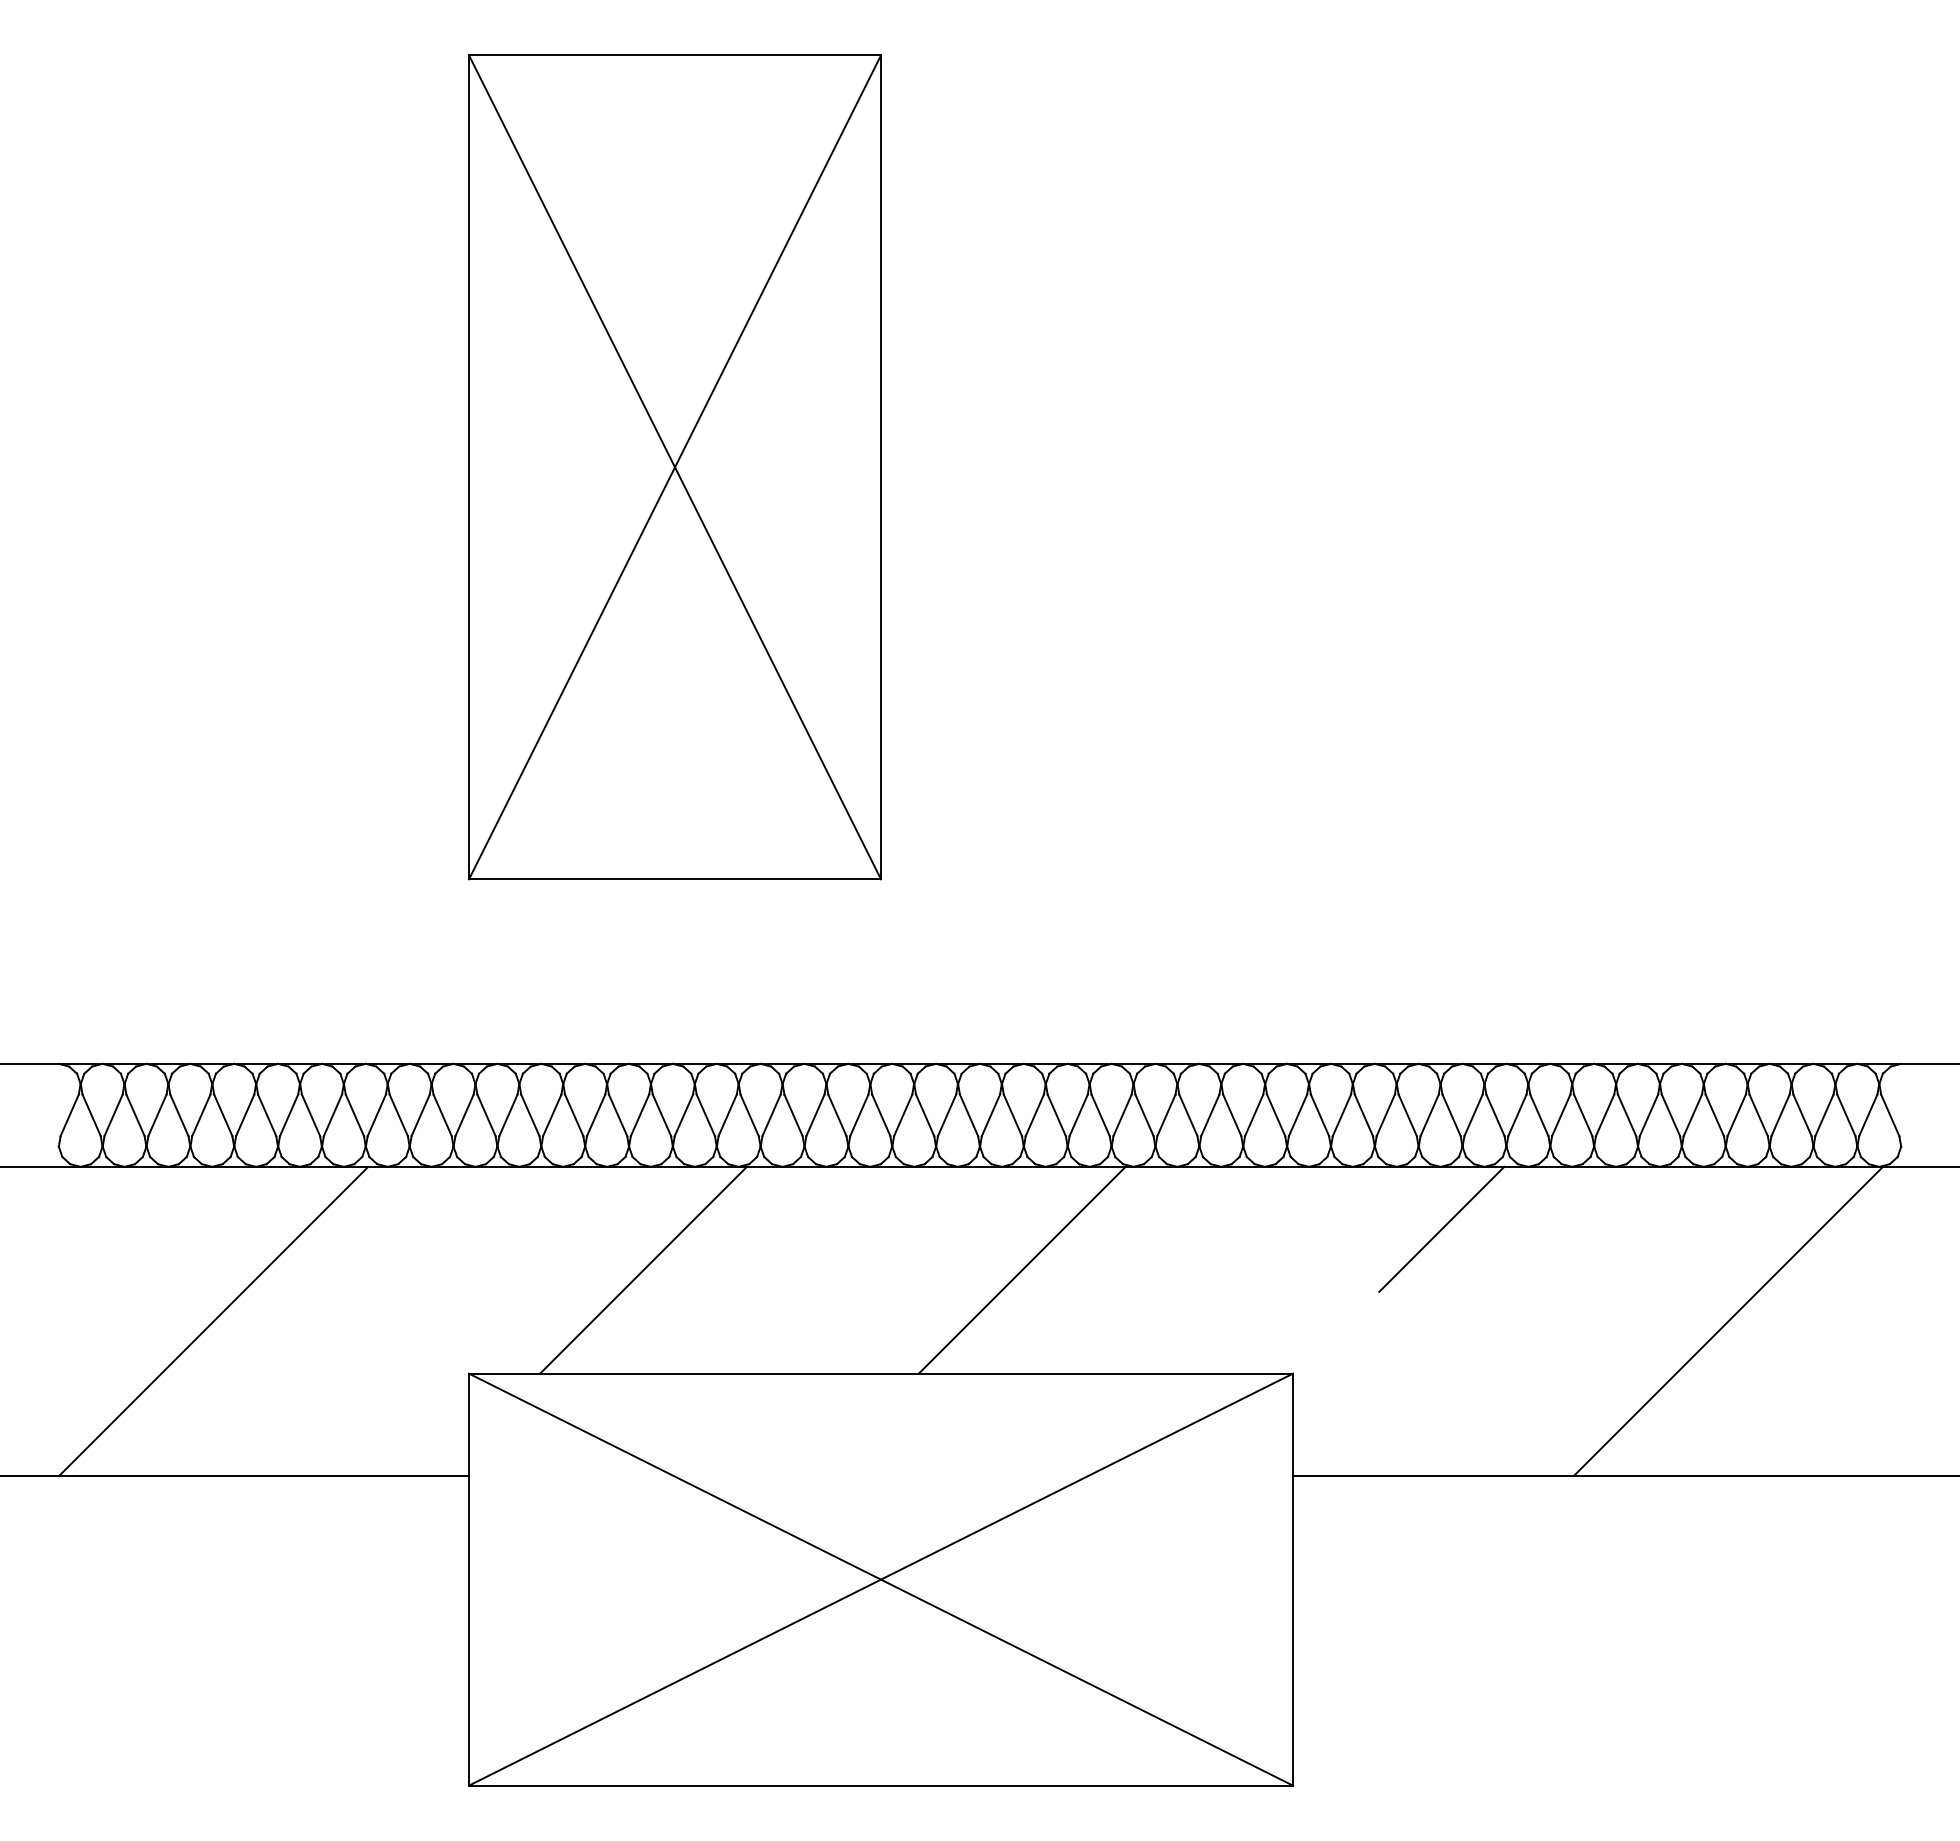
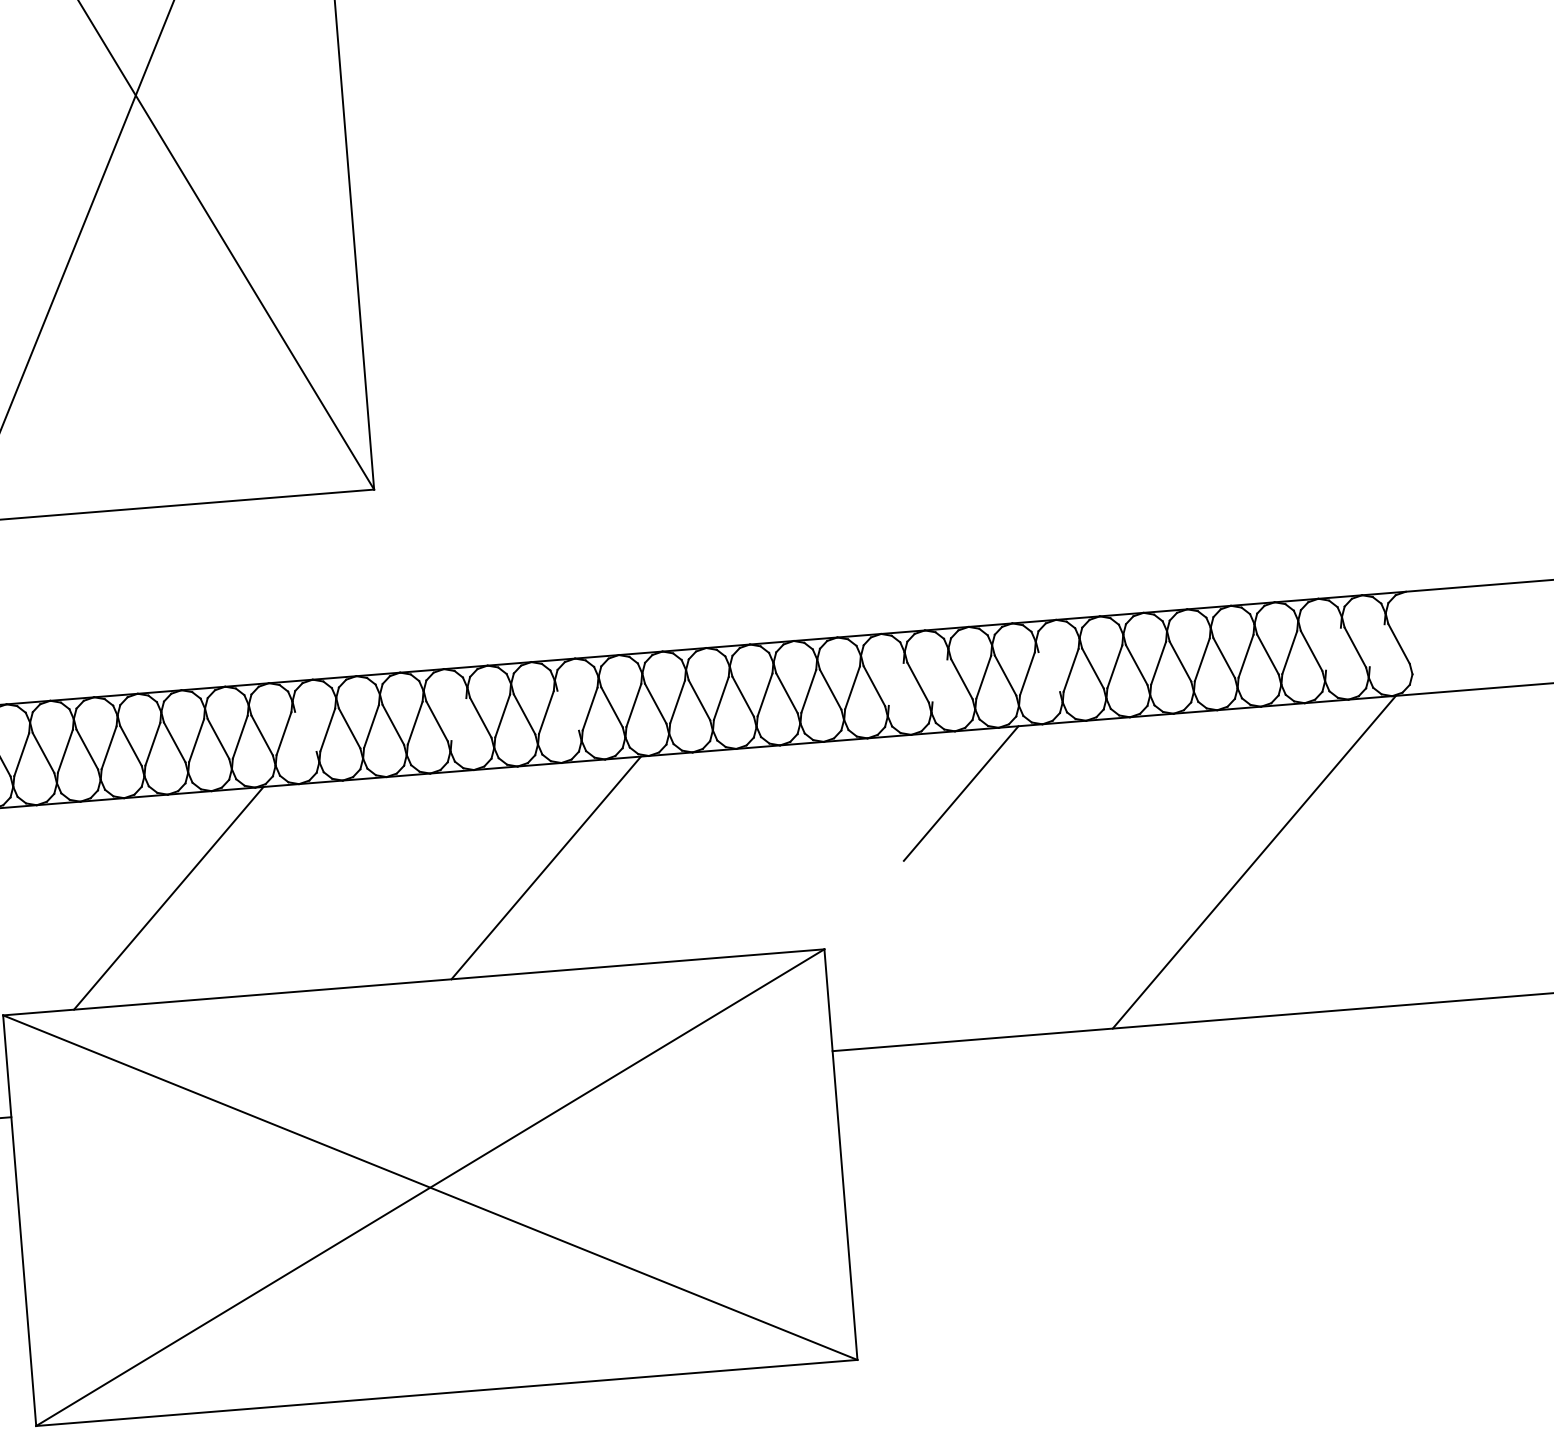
line: (793, 1115) -> (305, 732), removed
line: (946, 1115) -> (458, 719), removed
line: (1056, 1115) -> (568, 710), removed
line: (1385, 1115) -> (895, 684), removed
line: (1429, 1115) -> (939, 681), removed
line: (1539, 1115) -> (1049, 672), removed
line: (1824, 1115) -> (1333, 649), removed
line: (1868, 1115) -> (1377, 645), removed

